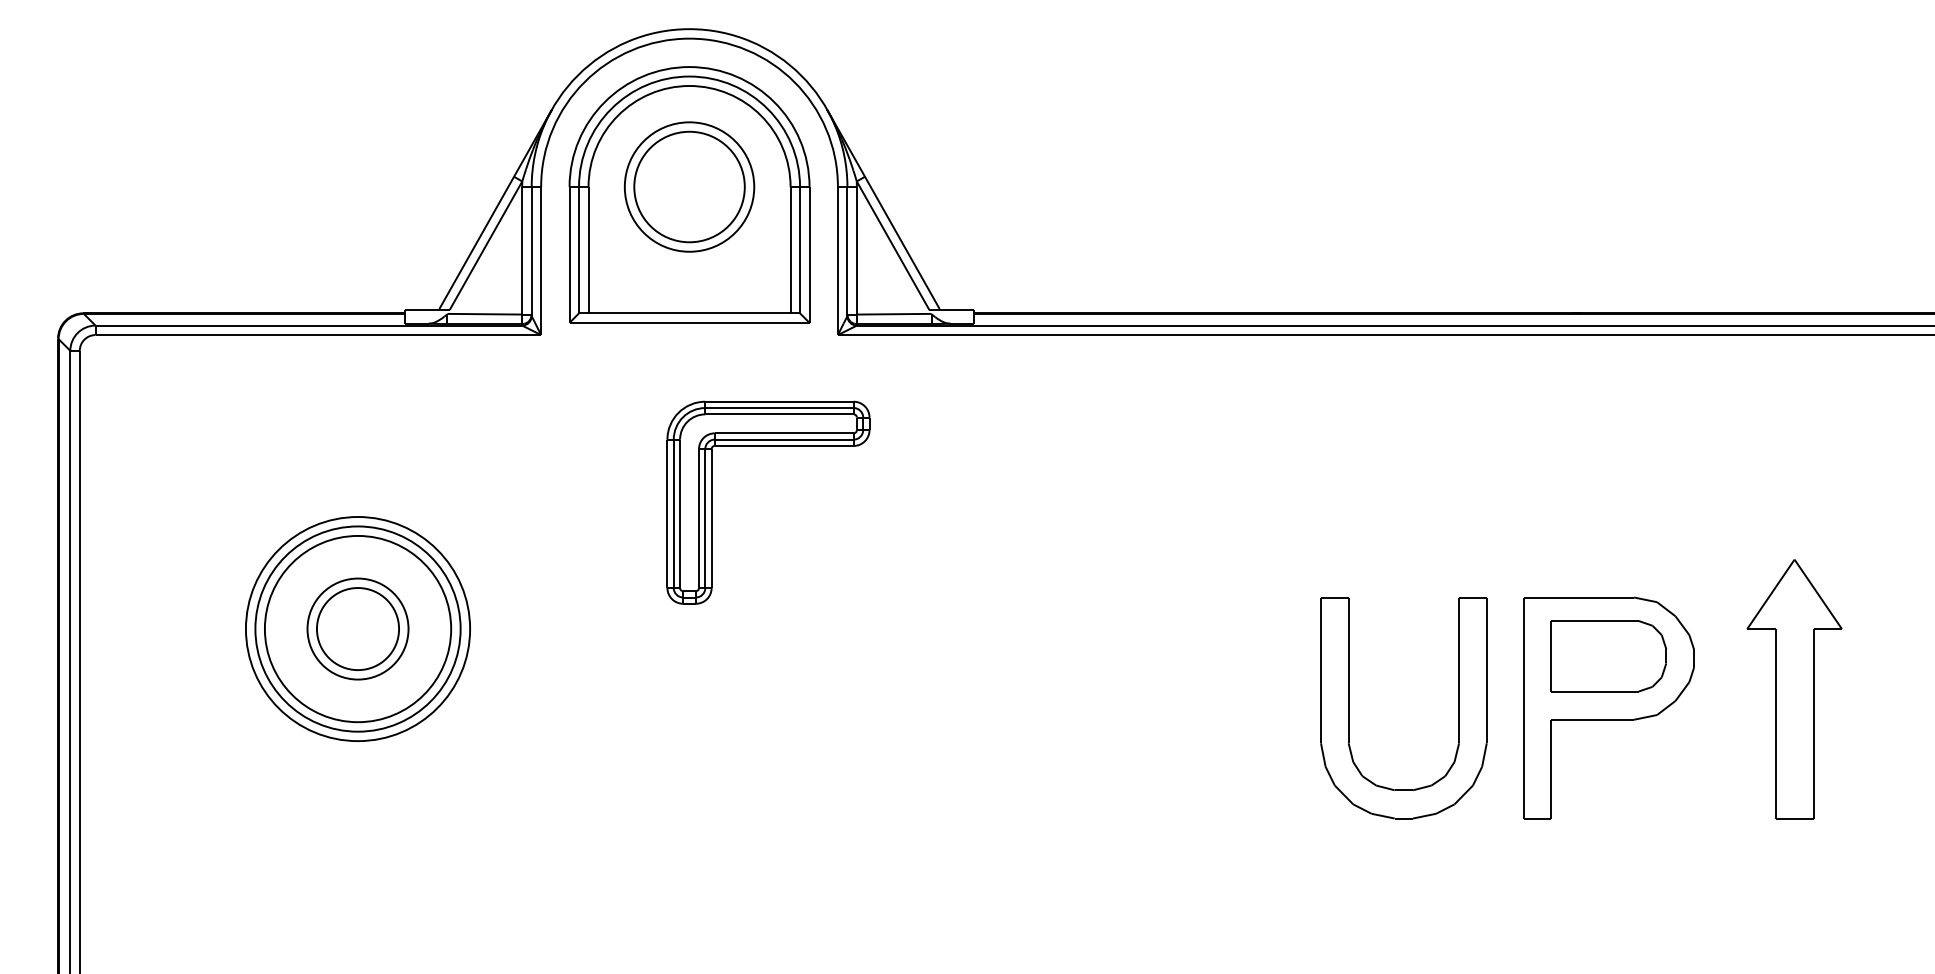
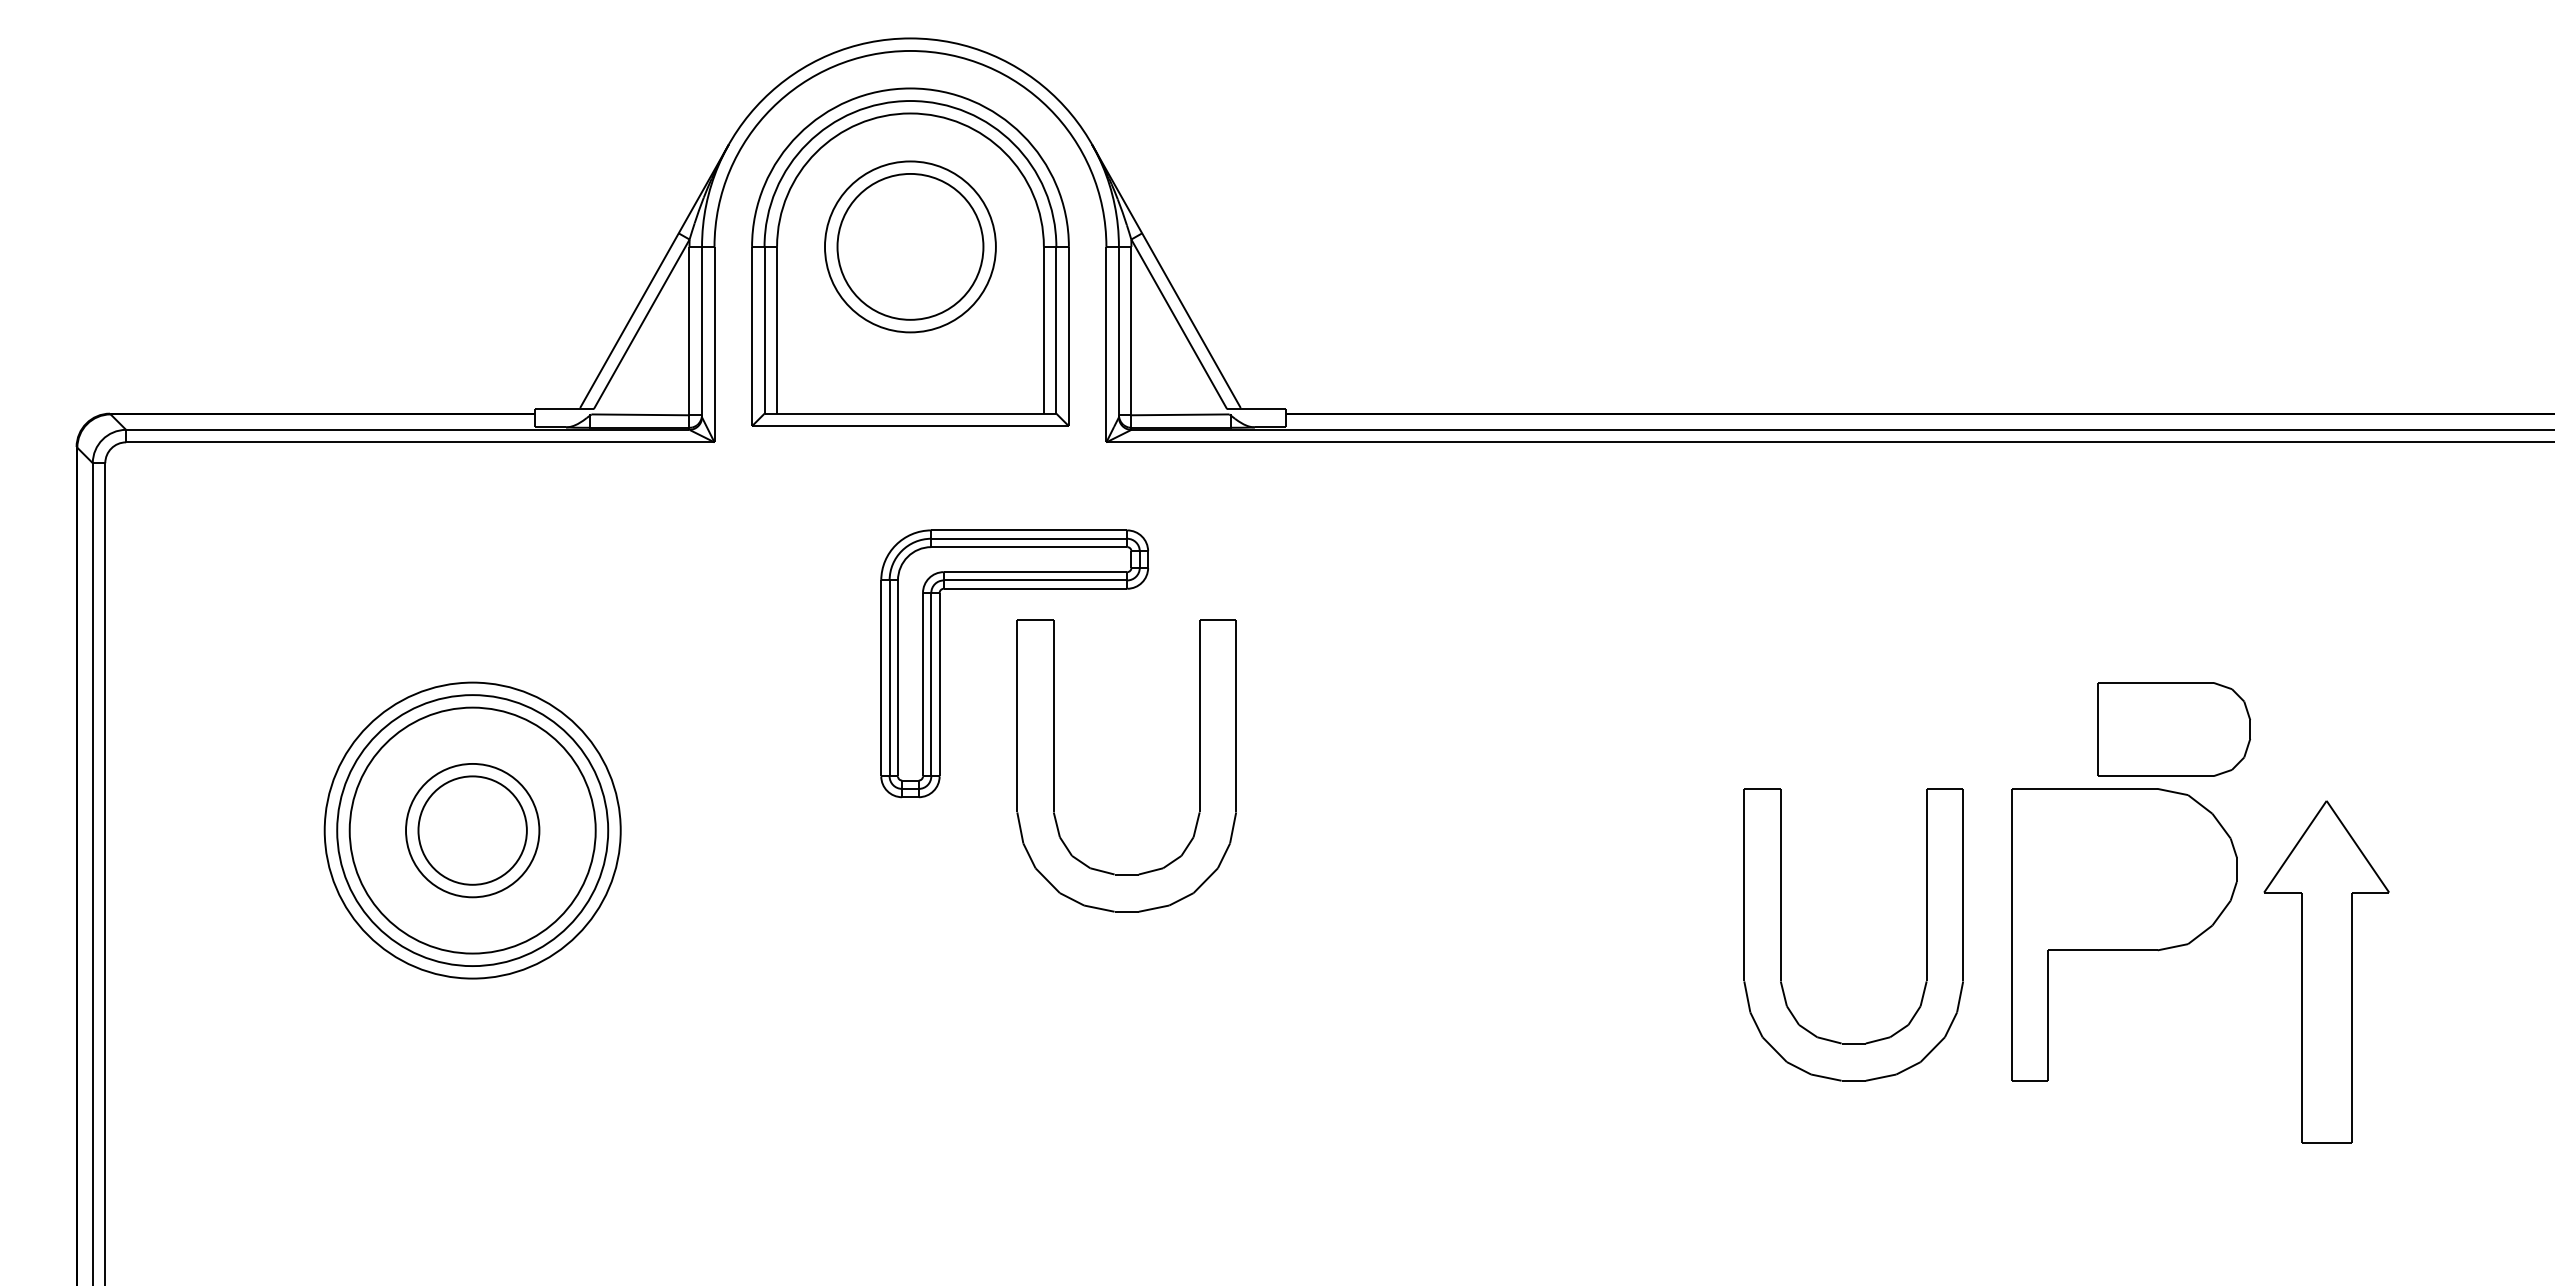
part: (798, 579) -> (1054, 765), added
part: (1608, 656) -> (2173, 729), moved
part: (1794, 688) -> (2326, 971), moved

